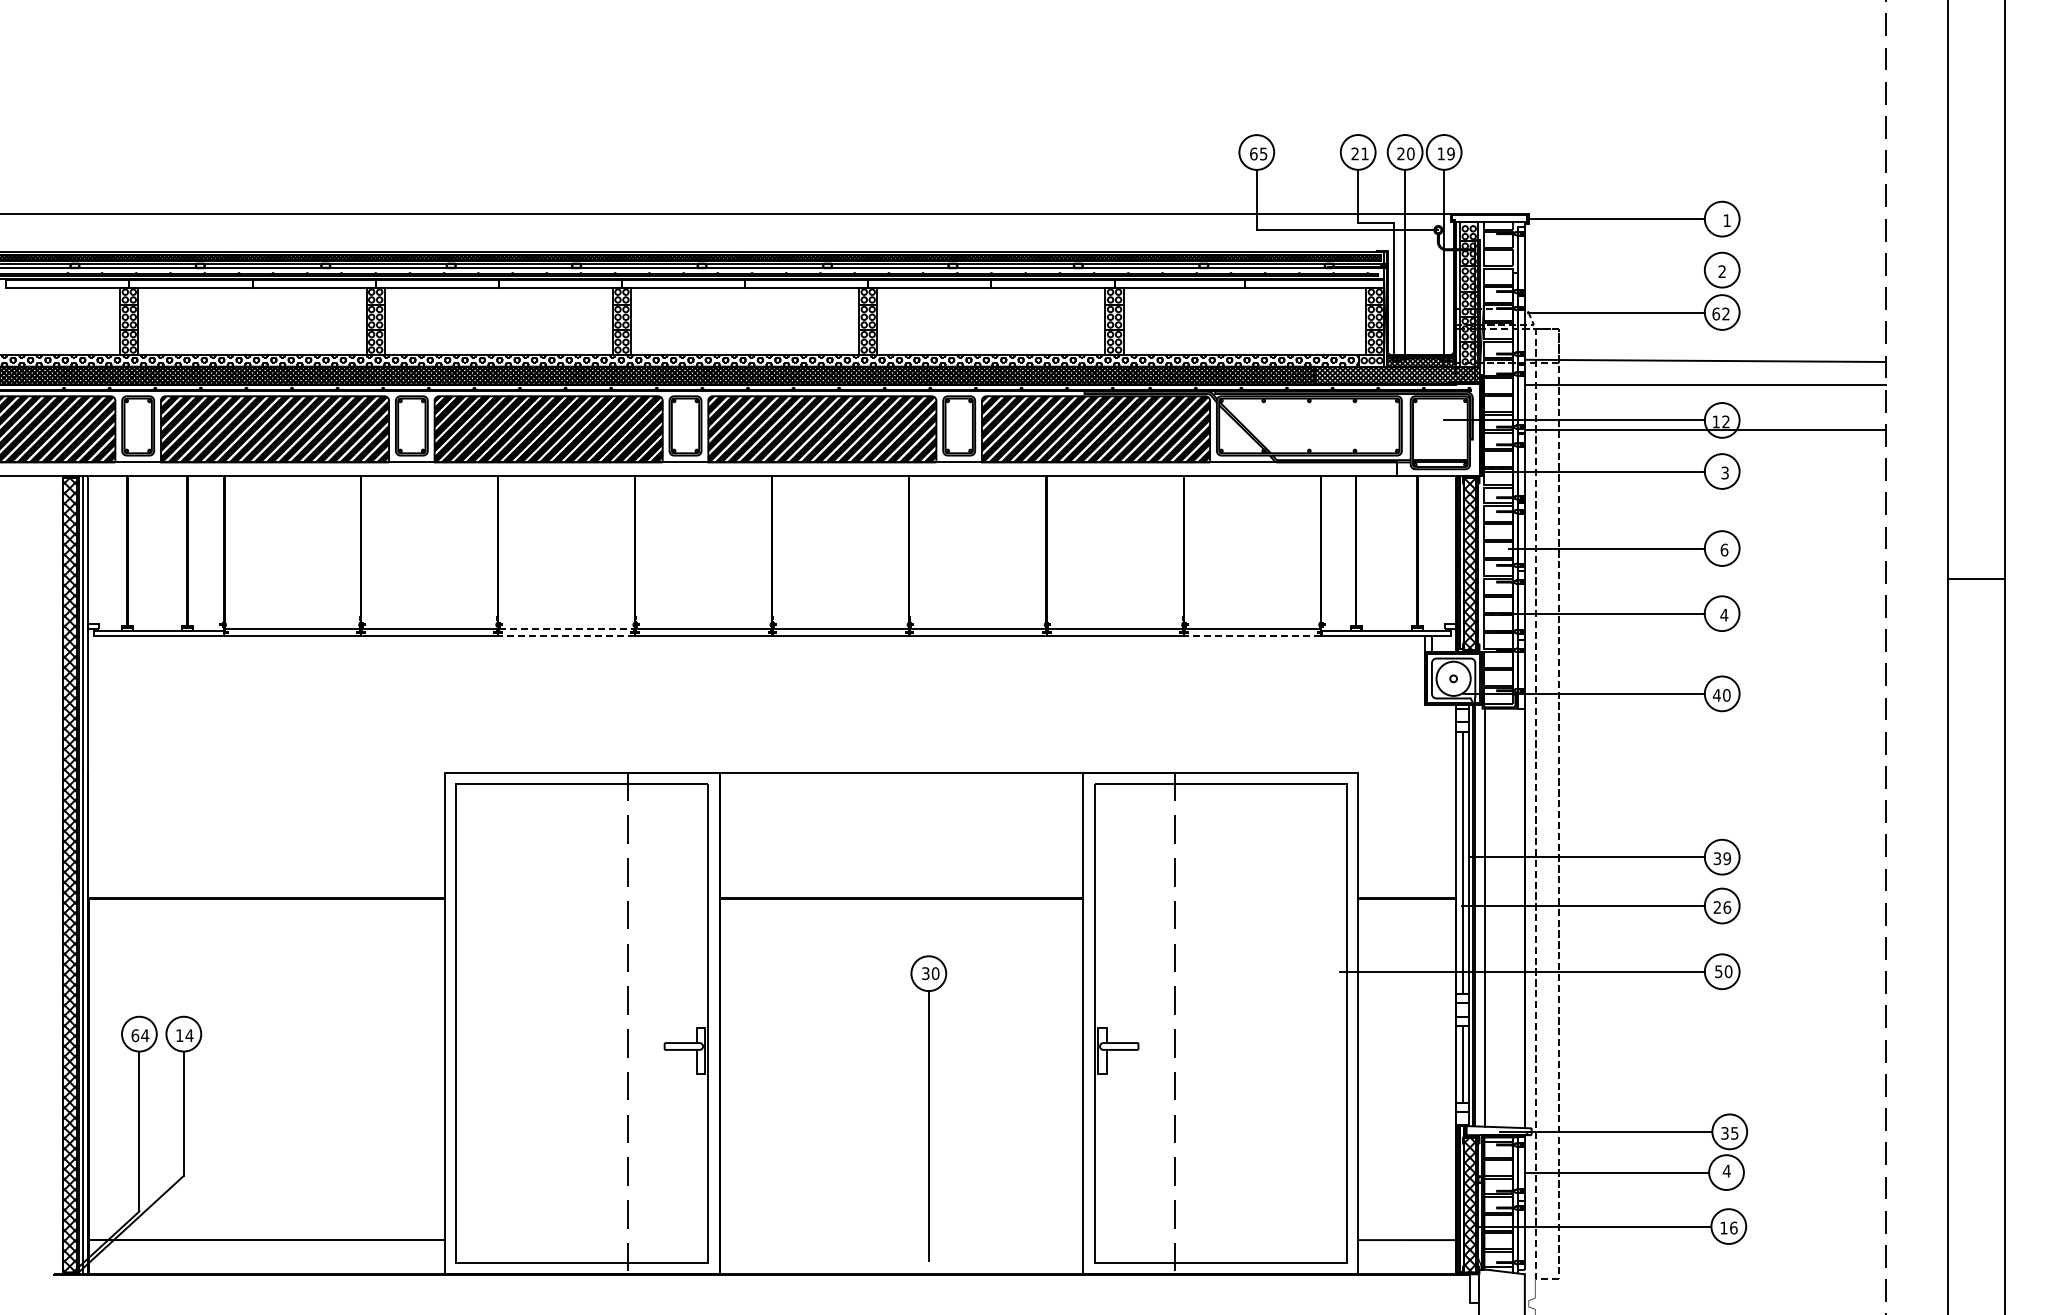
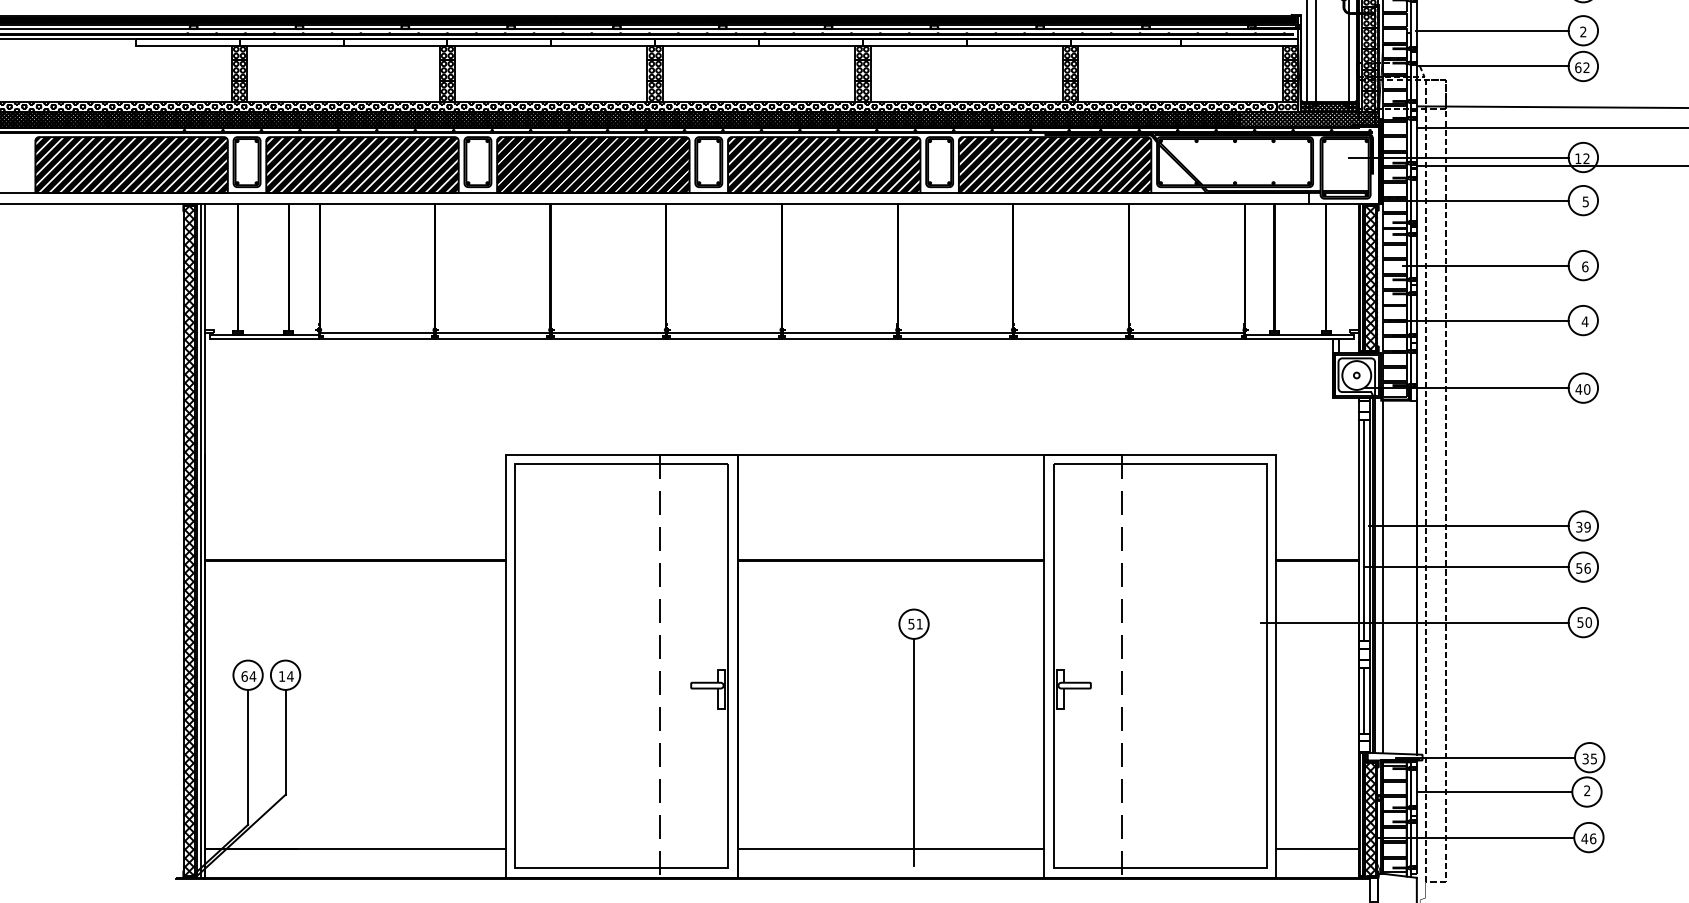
line: (1613, 270) -> (1491, 31), added
text: (1724, 472) -> (1585, 201), 3 -> 5
line: (566, 628) -> (608, 333), dashed -> solid
line: (566, 635) -> (608, 338), dashed -> solid
line: (1252, 635) -> (1187, 338), dashed -> solid
text: (1716, 907) -> (1578, 568), 26 -> 56
text: (930, 973) -> (915, 624), 30 -> 51
text: (1726, 1170) -> (1586, 790), 4 -> 2
text: (1723, 1227) -> (1584, 838), 16 -> 46
line: (901, 1240) -> (890, 849), added

